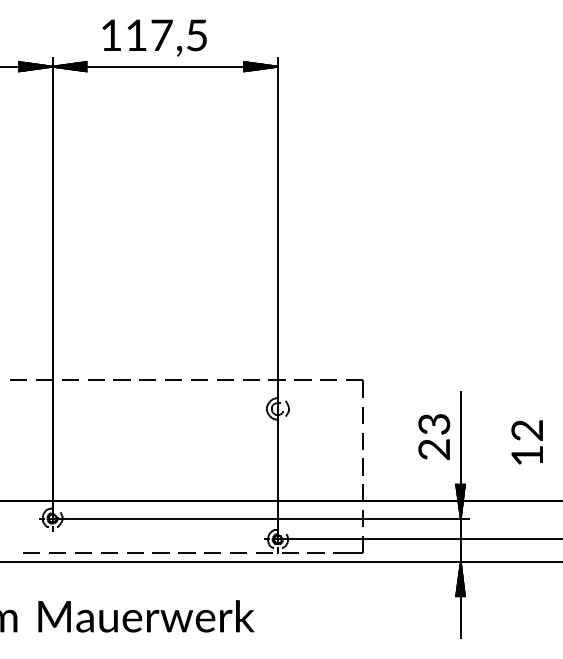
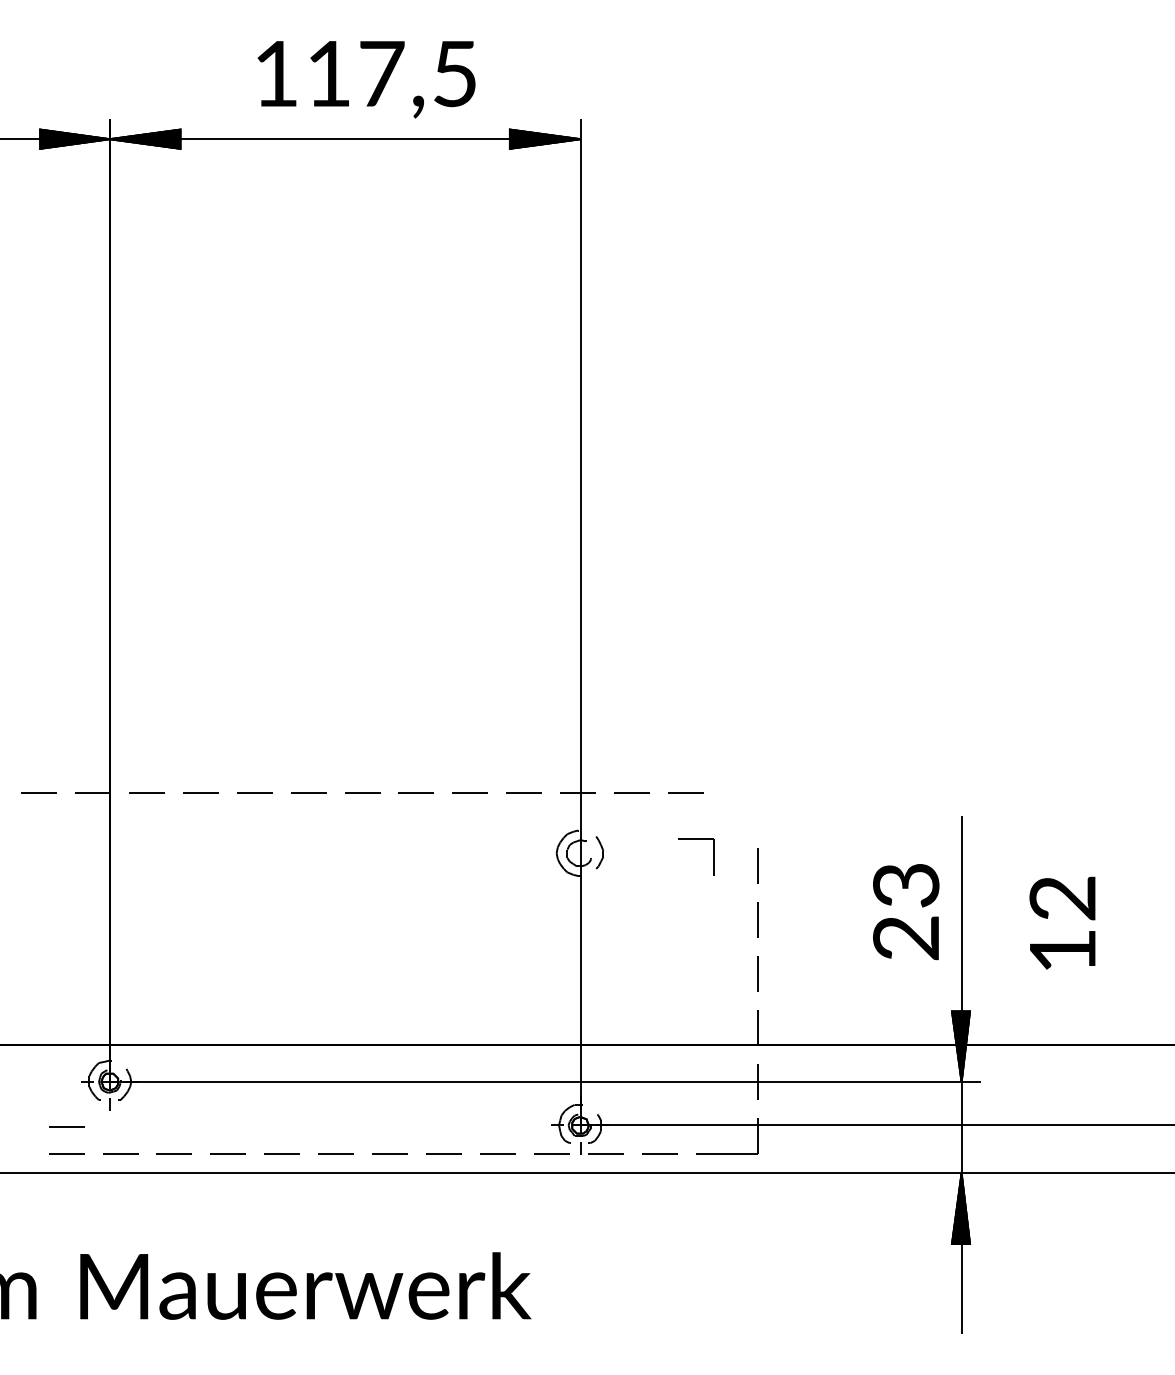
text: (154, 37) -> (366, 78), moved
part: (354, 380) -> (695, 839), moved
text: (526, 442) -> (1061, 923), moved
line: (31, 539) -> (65, 1125), added

